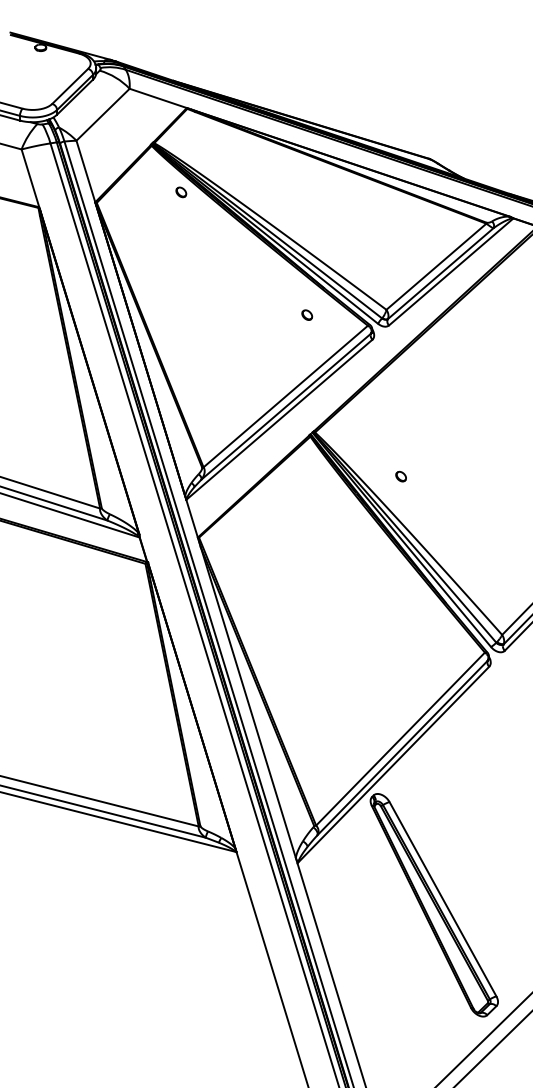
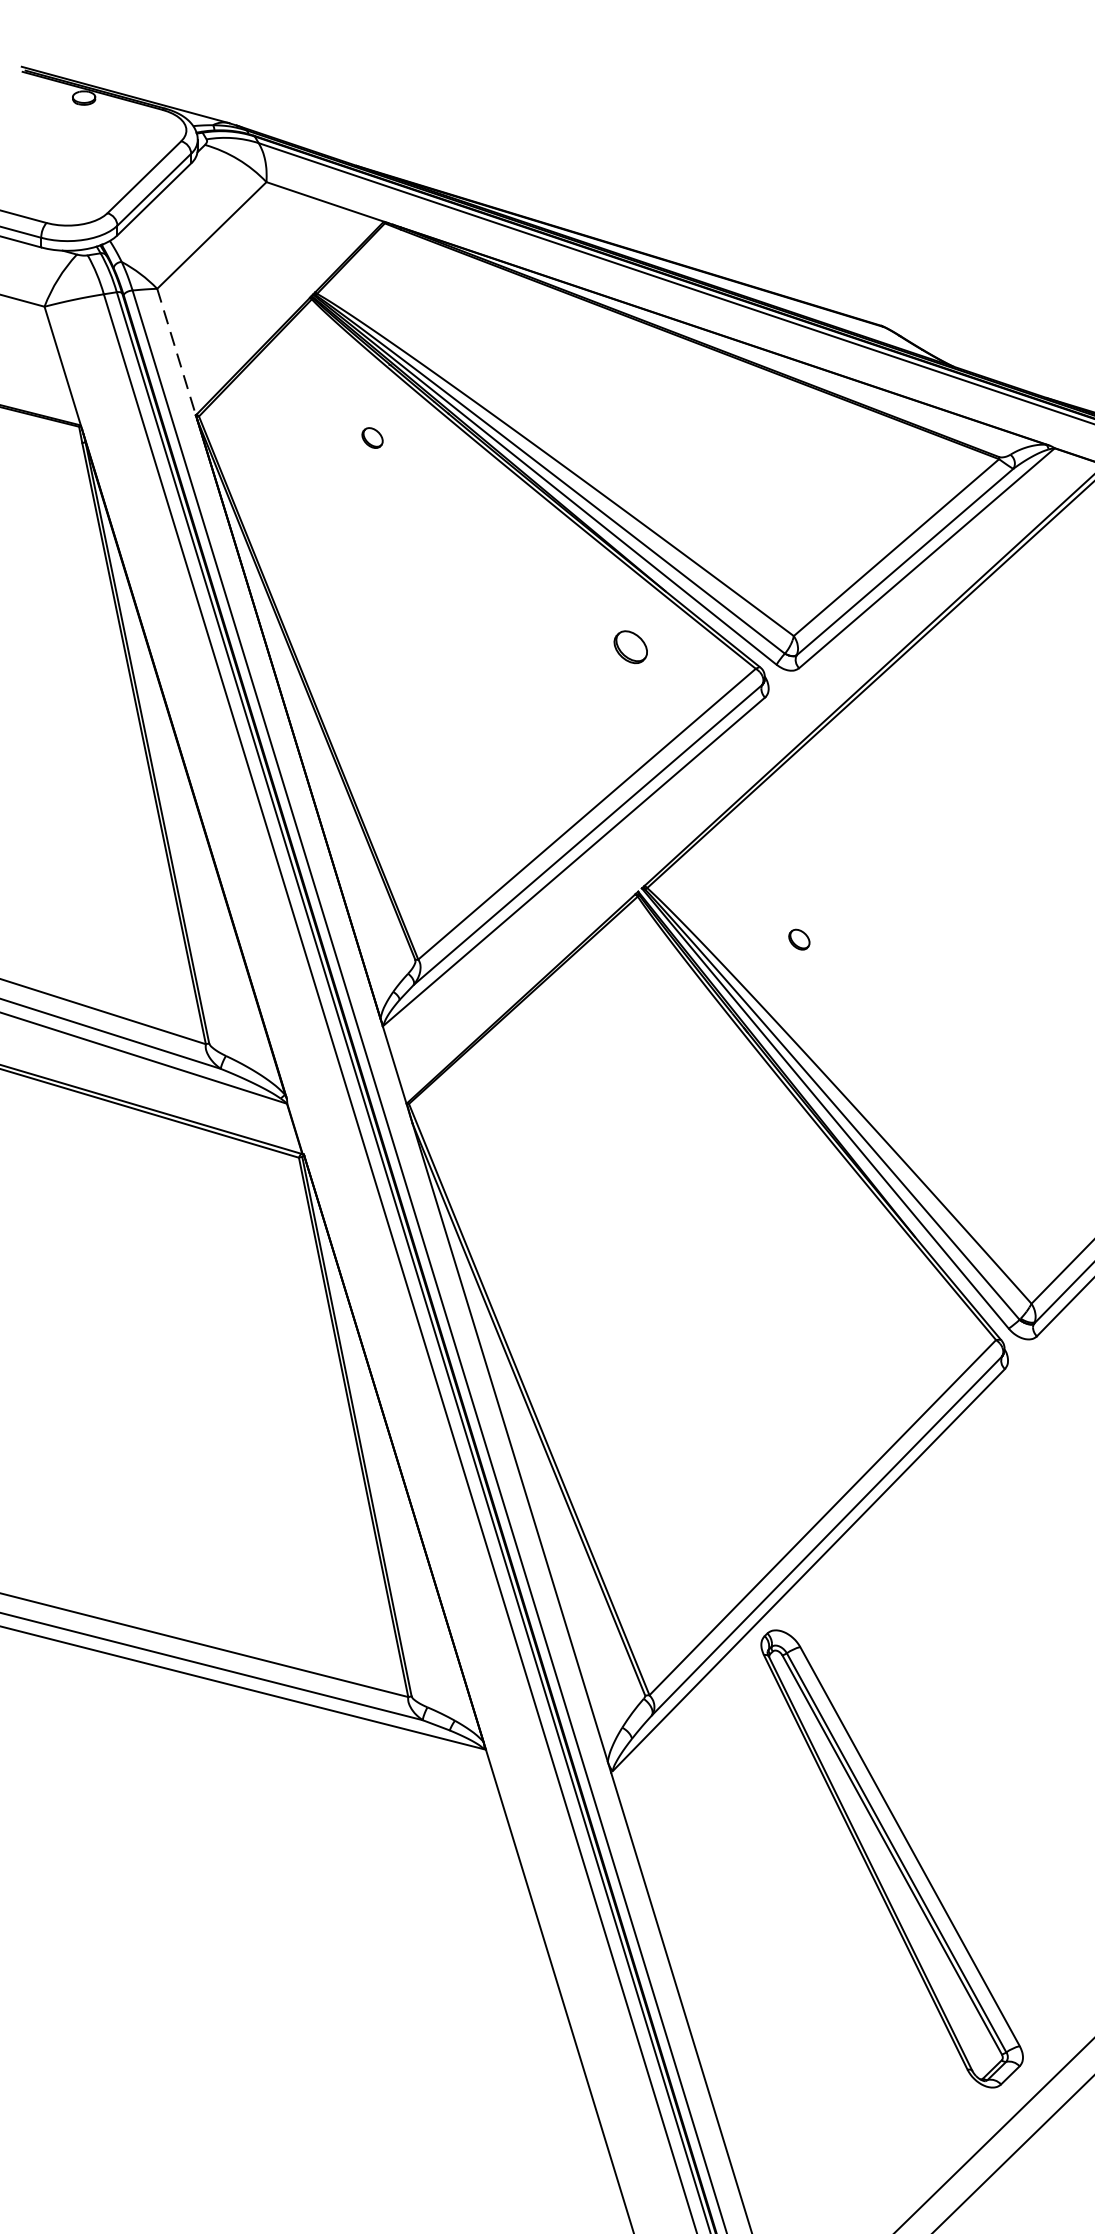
line: (86, 171) -> (177, 351), solid -> dashed
part: (181, 192) -> (372, 438), moved
part: (307, 314) -> (631, 645), size x1.6
part: (400, 476) -> (798, 939), moved

